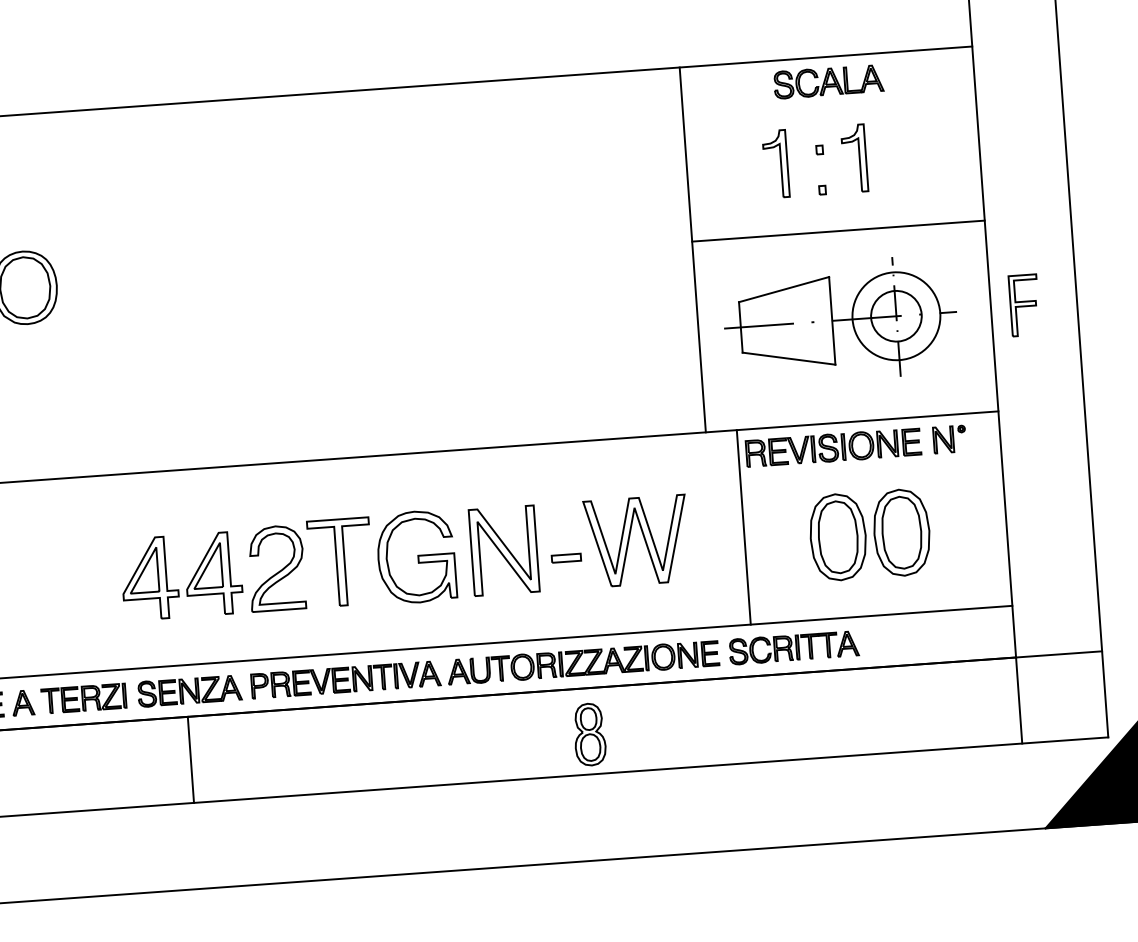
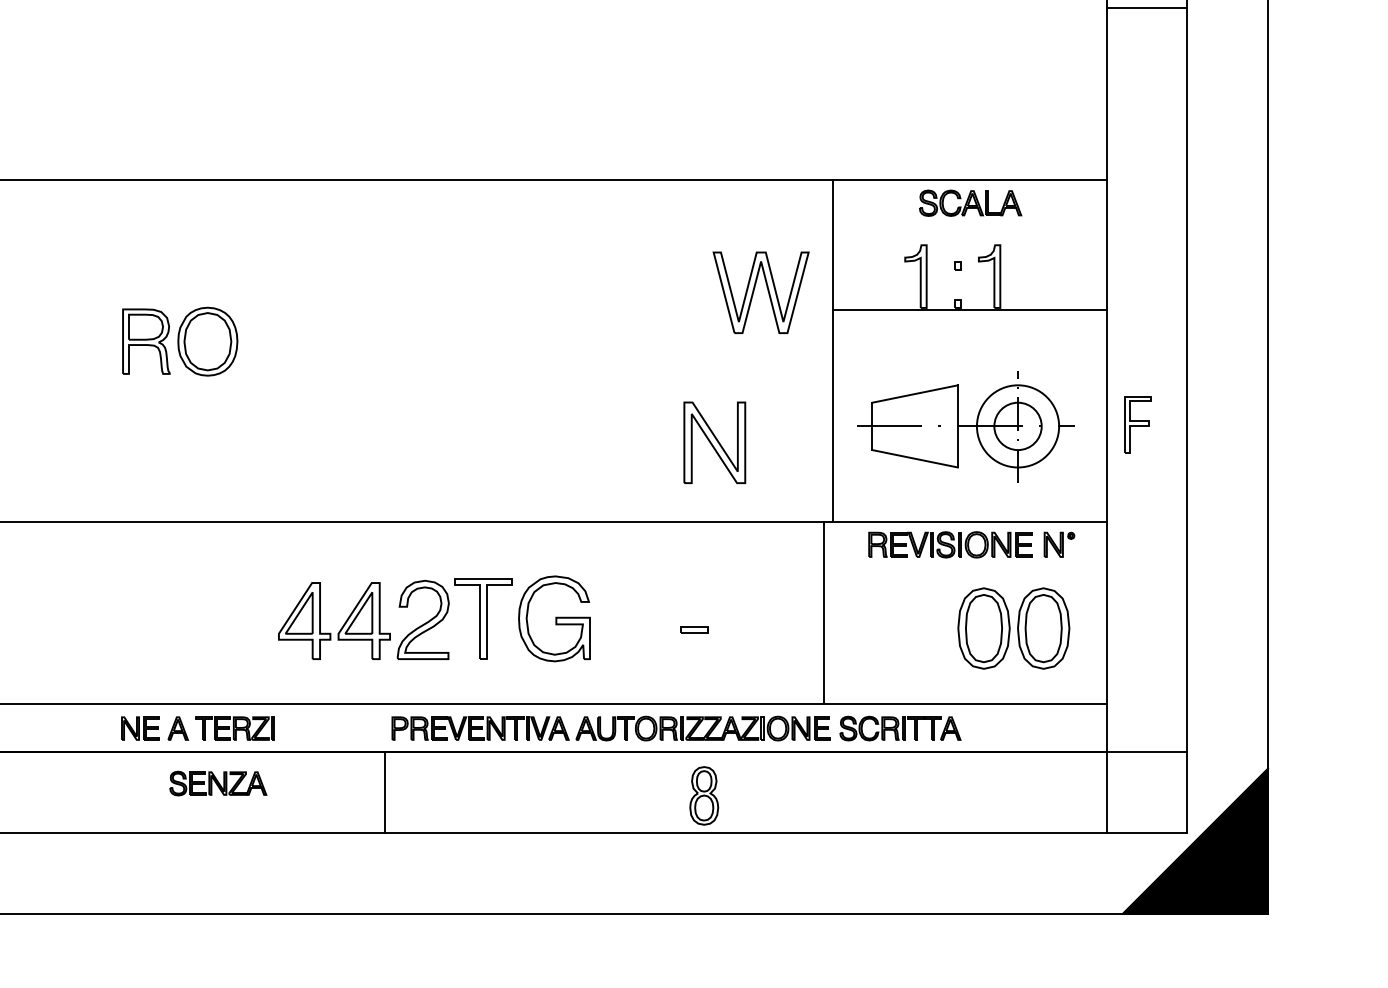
line: (838, 231) -> (969, 310), moved
line: (743, 526) -> (823, 612), moved
part: (869, 534) -> (1013, 628), moved
part: (629, 540) -> (754, 291), moved
part: (503, 550) -> (714, 442), moved
part: (190, 690) -> (218, 783), moved
line: (190, 759) -> (384, 792), moved

